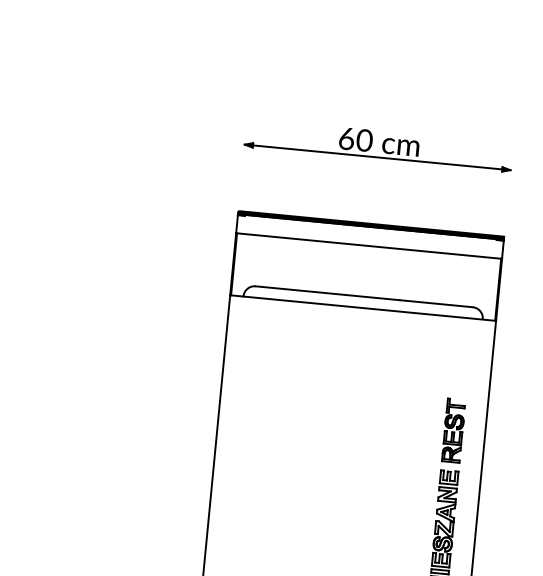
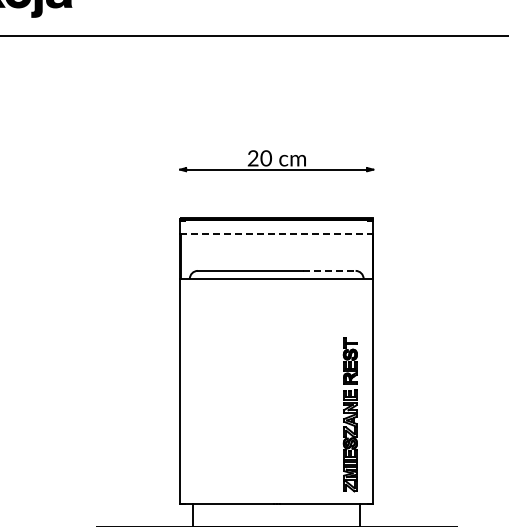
text: (345, 138) -> (252, 158), 60 -> 20
line: (368, 246) -> (276, 234), solid -> dashed
line: (436, 303) -> (329, 270), solid -> dashed

